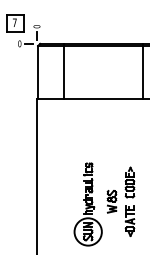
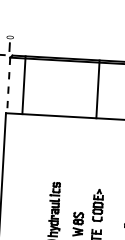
line: (63, 71) -> (23, 85), moved
line: (142, 71) -> (97, 89), moved
line: (38, 72) -> (9, 85), solid -> dashed

